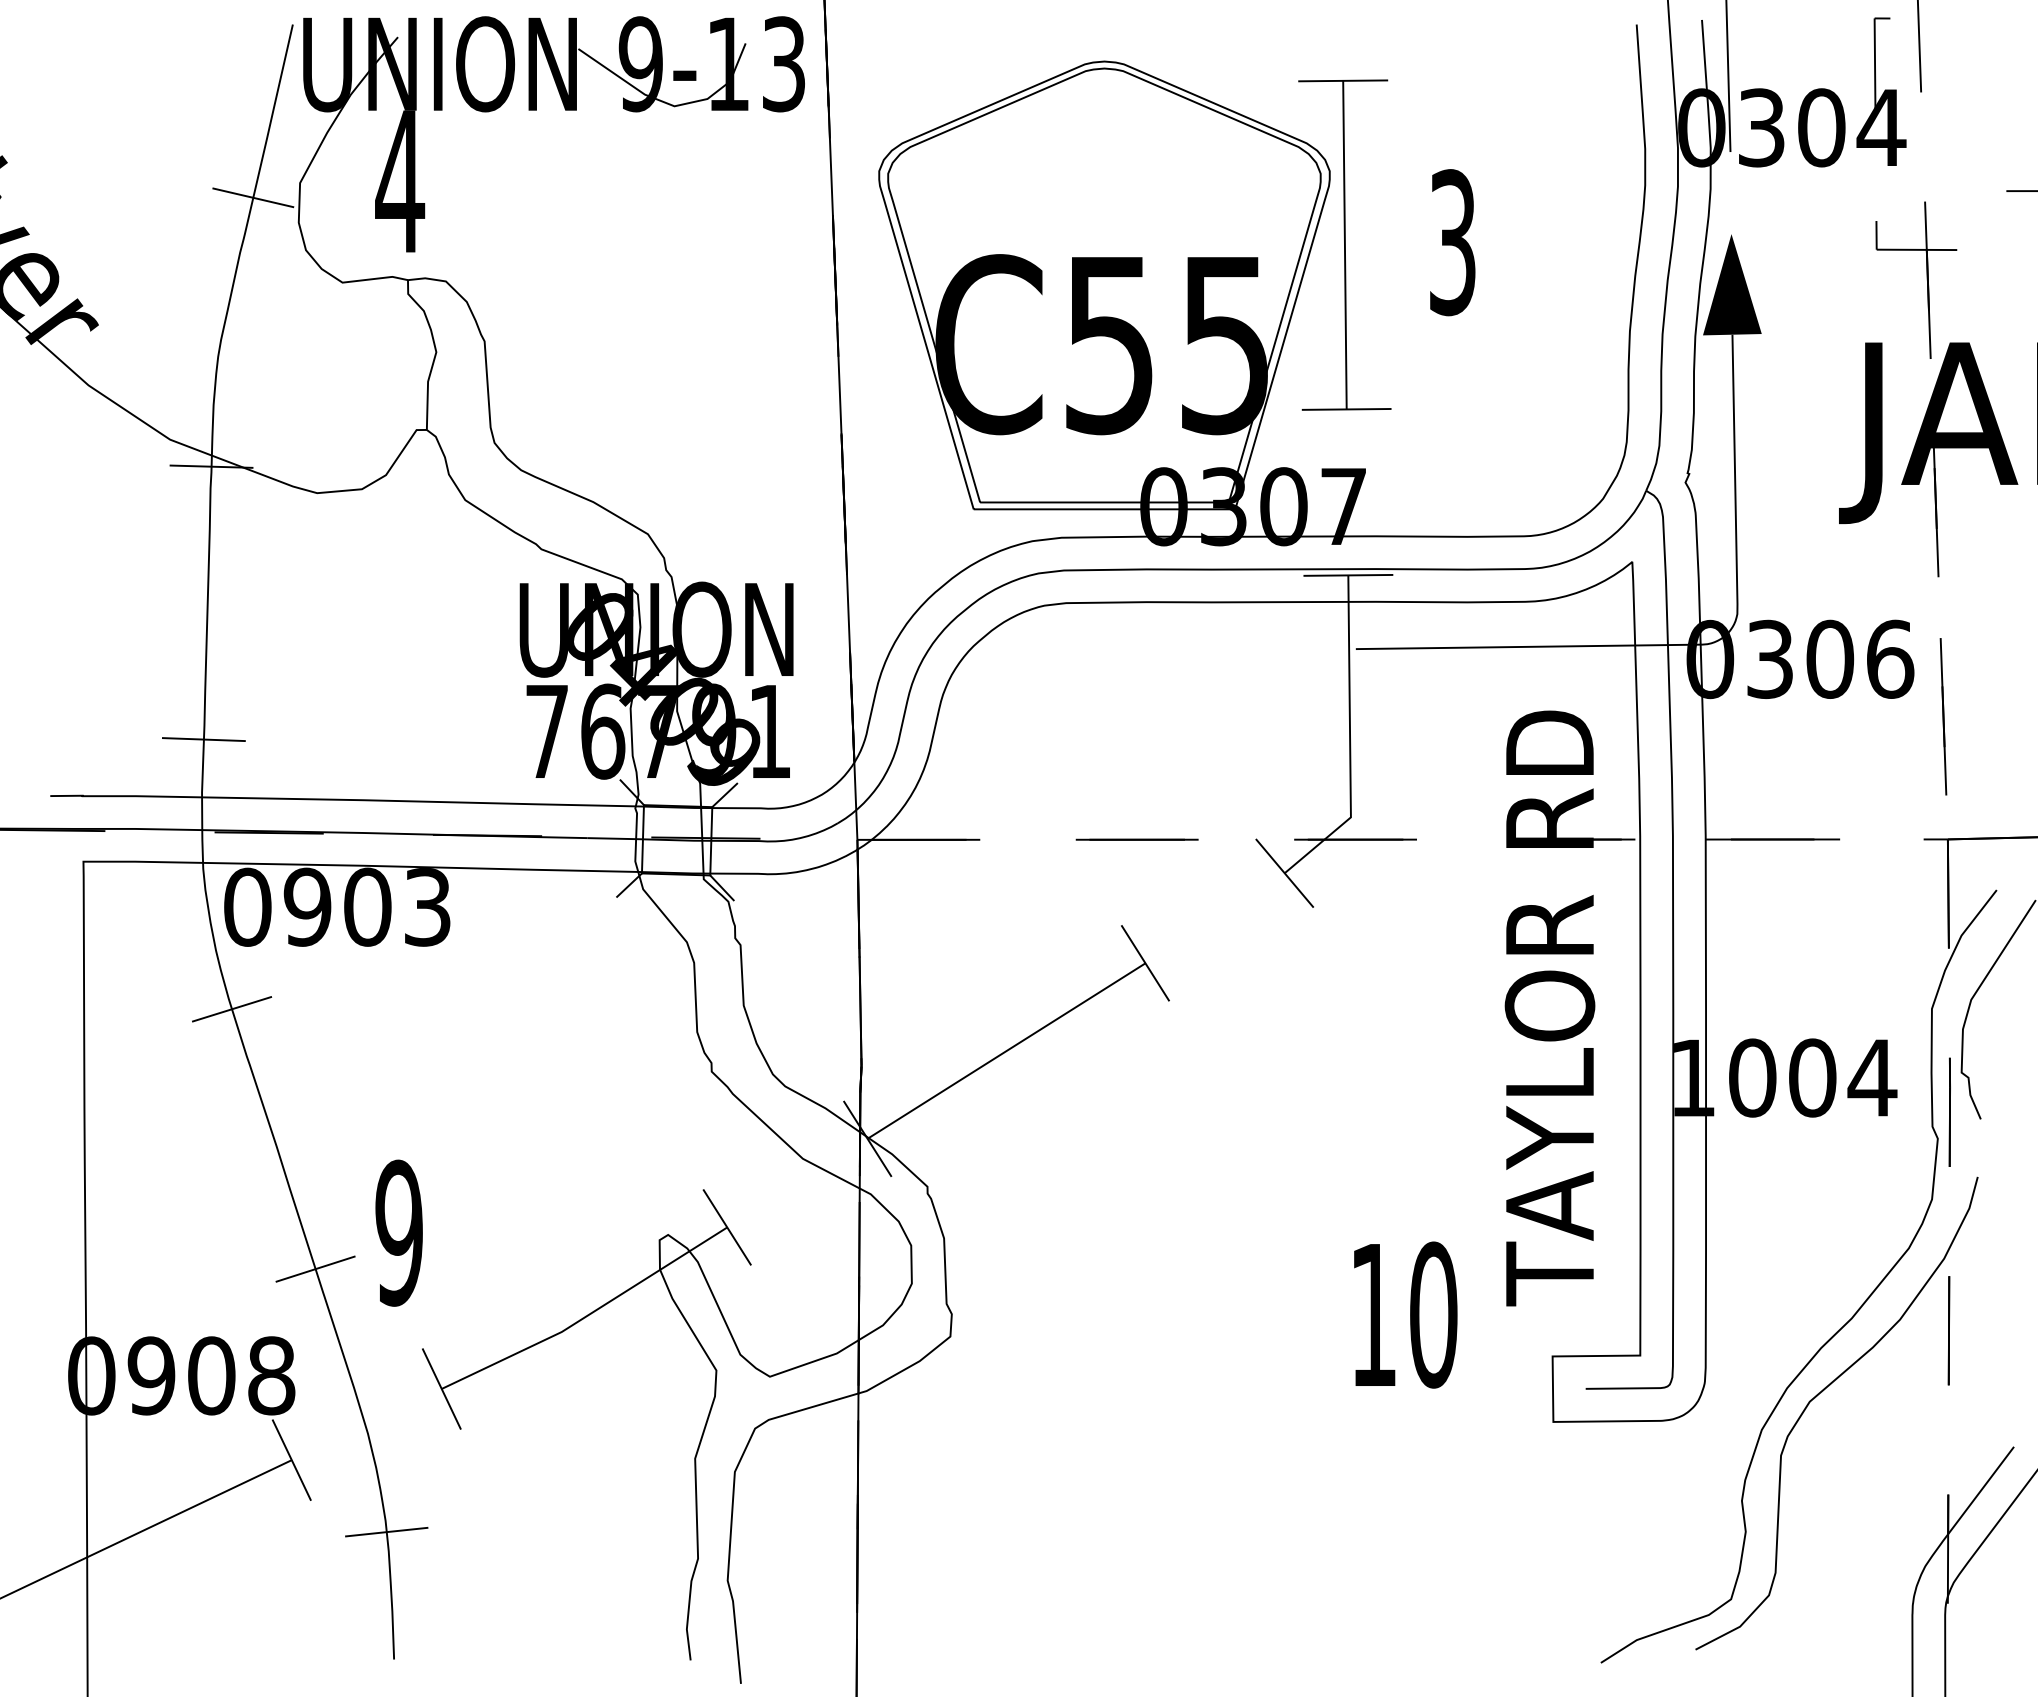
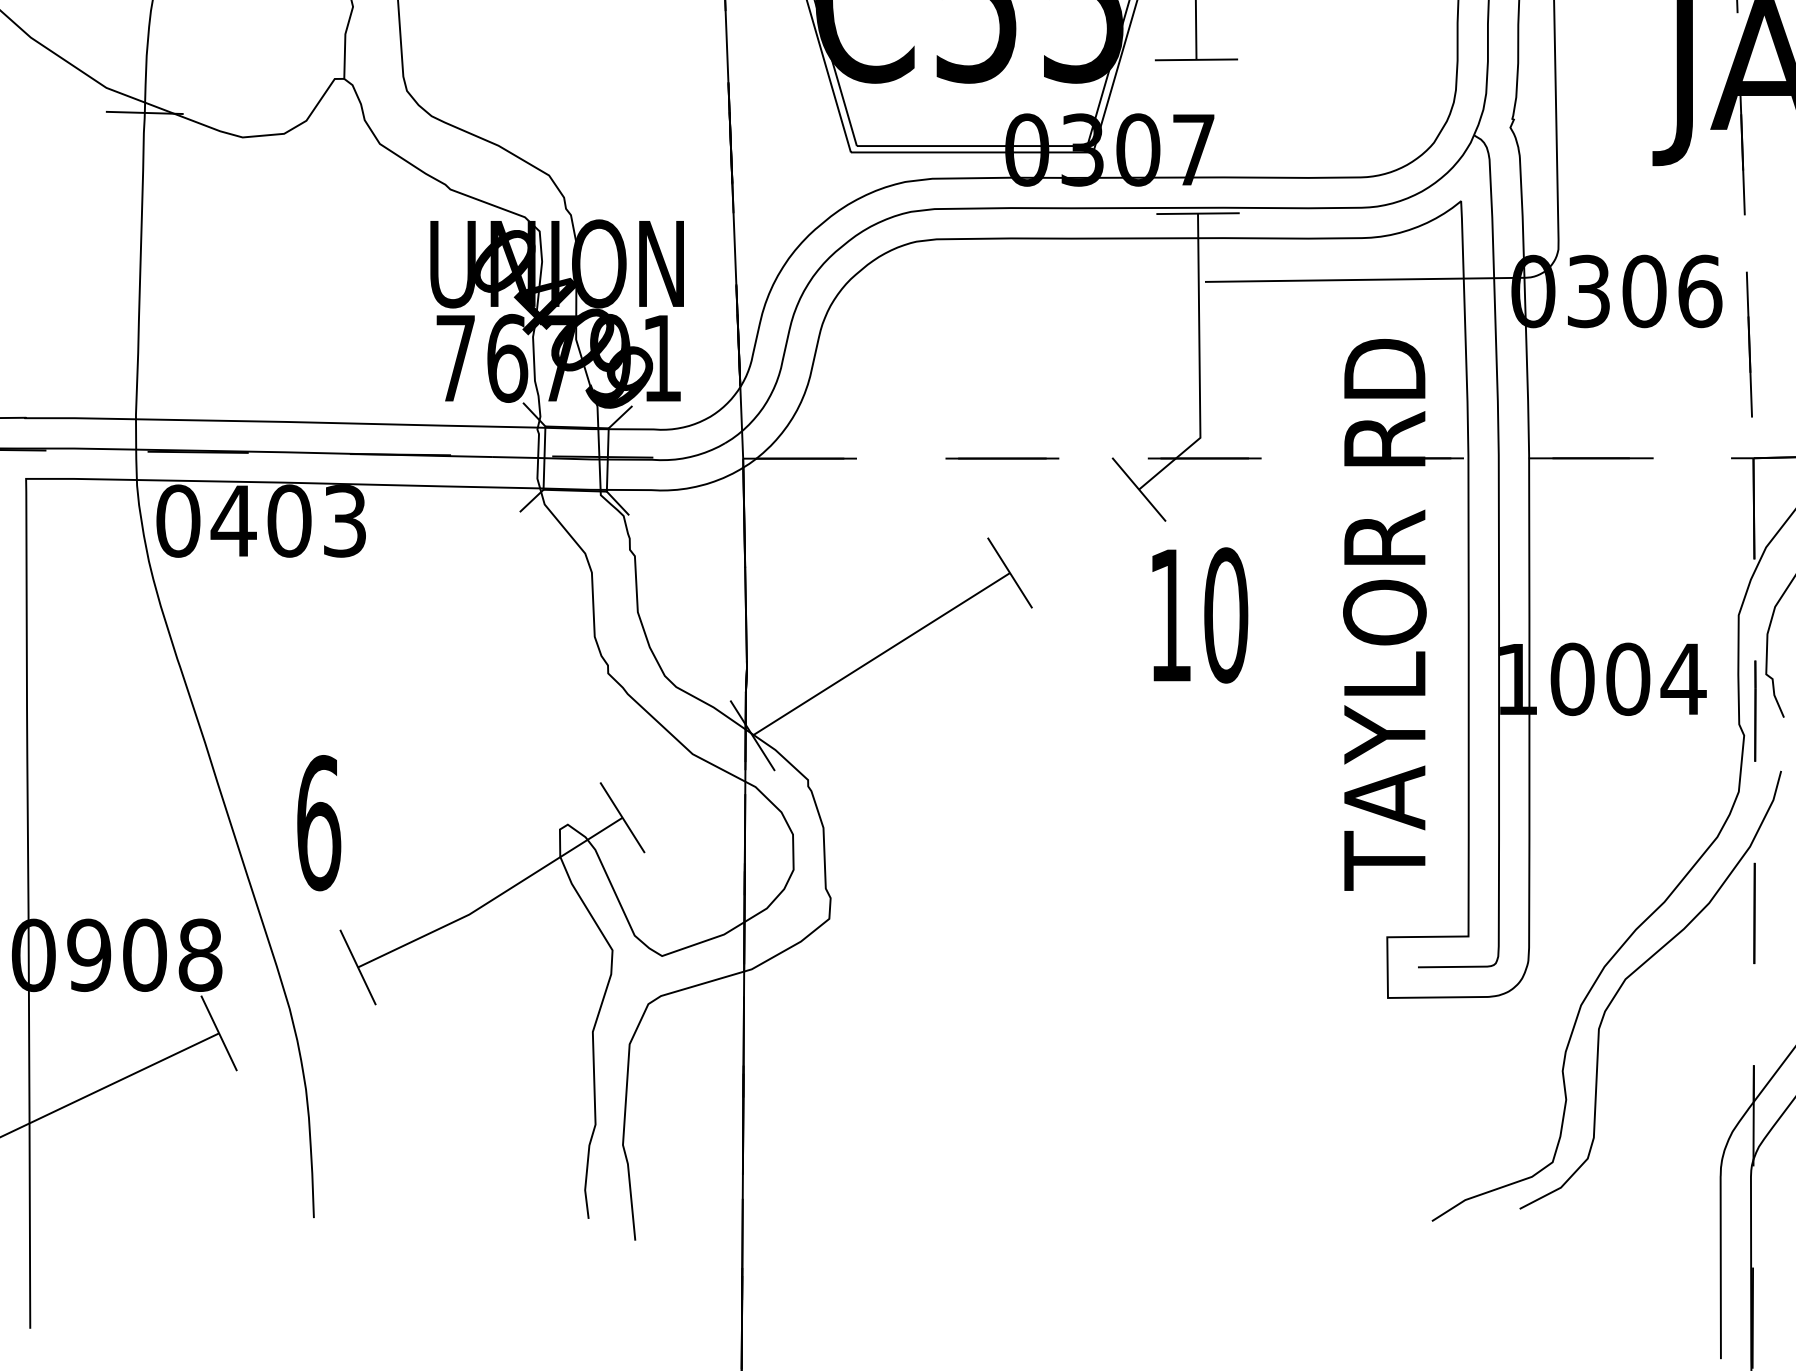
line: (203, 739) -> (137, 365), removed
text: (307, 906) -> (233, 520), 0903 -> 0403
line: (231, 1009) -> (163, 615), removed
text: (399, 1232) -> (318, 822), 9 -> 6
line: (315, 1268) -> (241, 855), removed
text: (1405, 1314) -> (1200, 614), moved
line: (386, 1531) -> (306, 1099), removed

